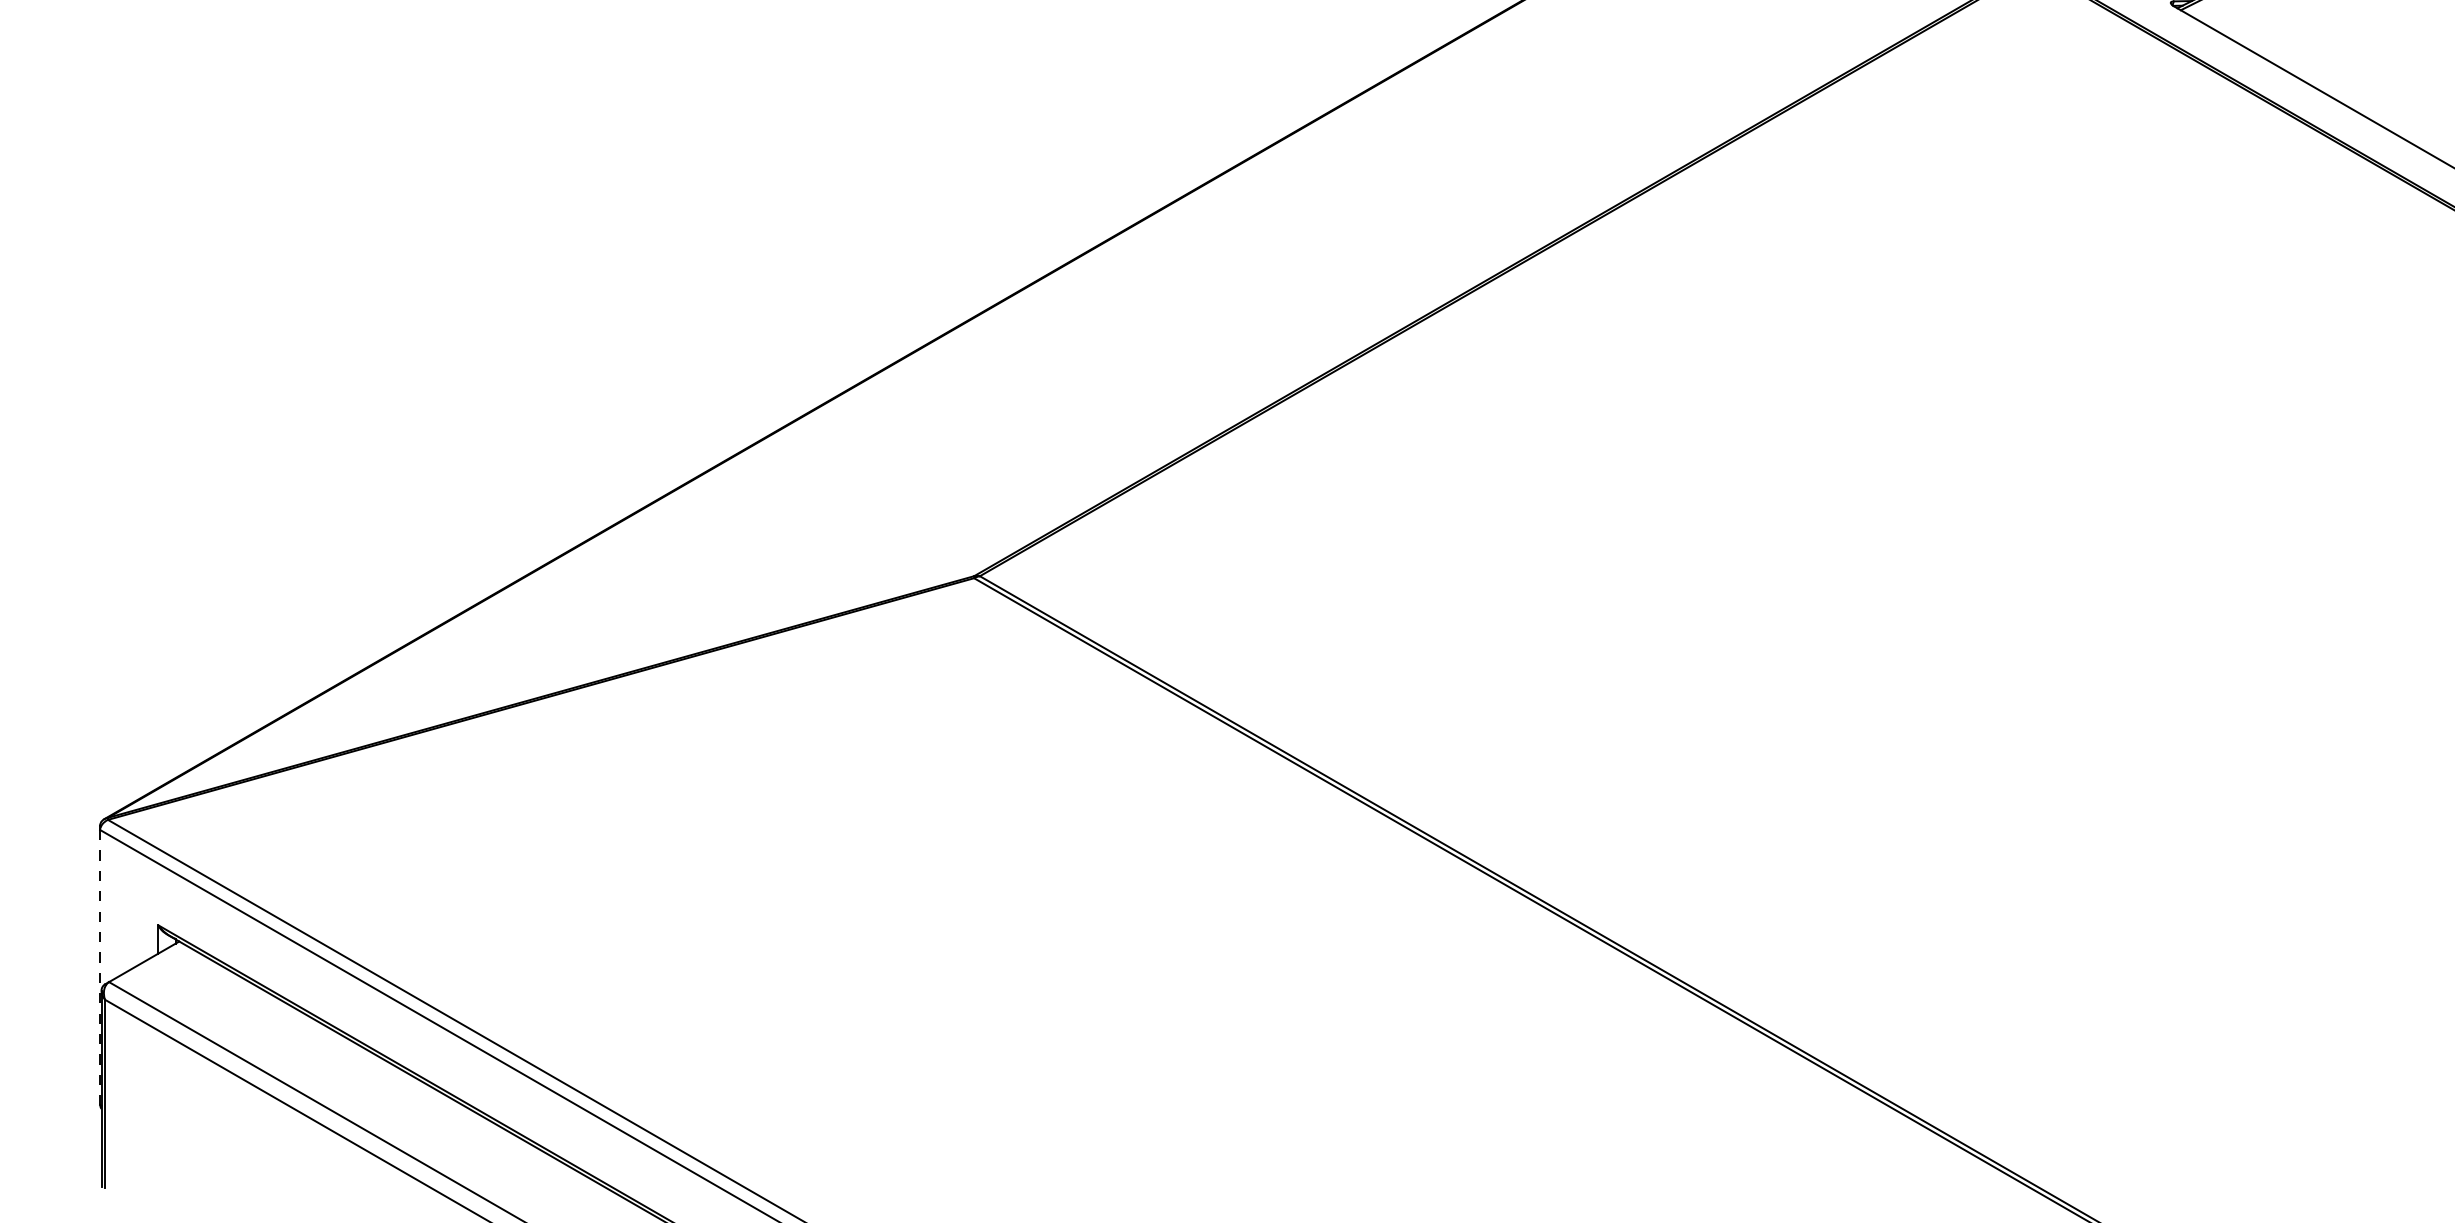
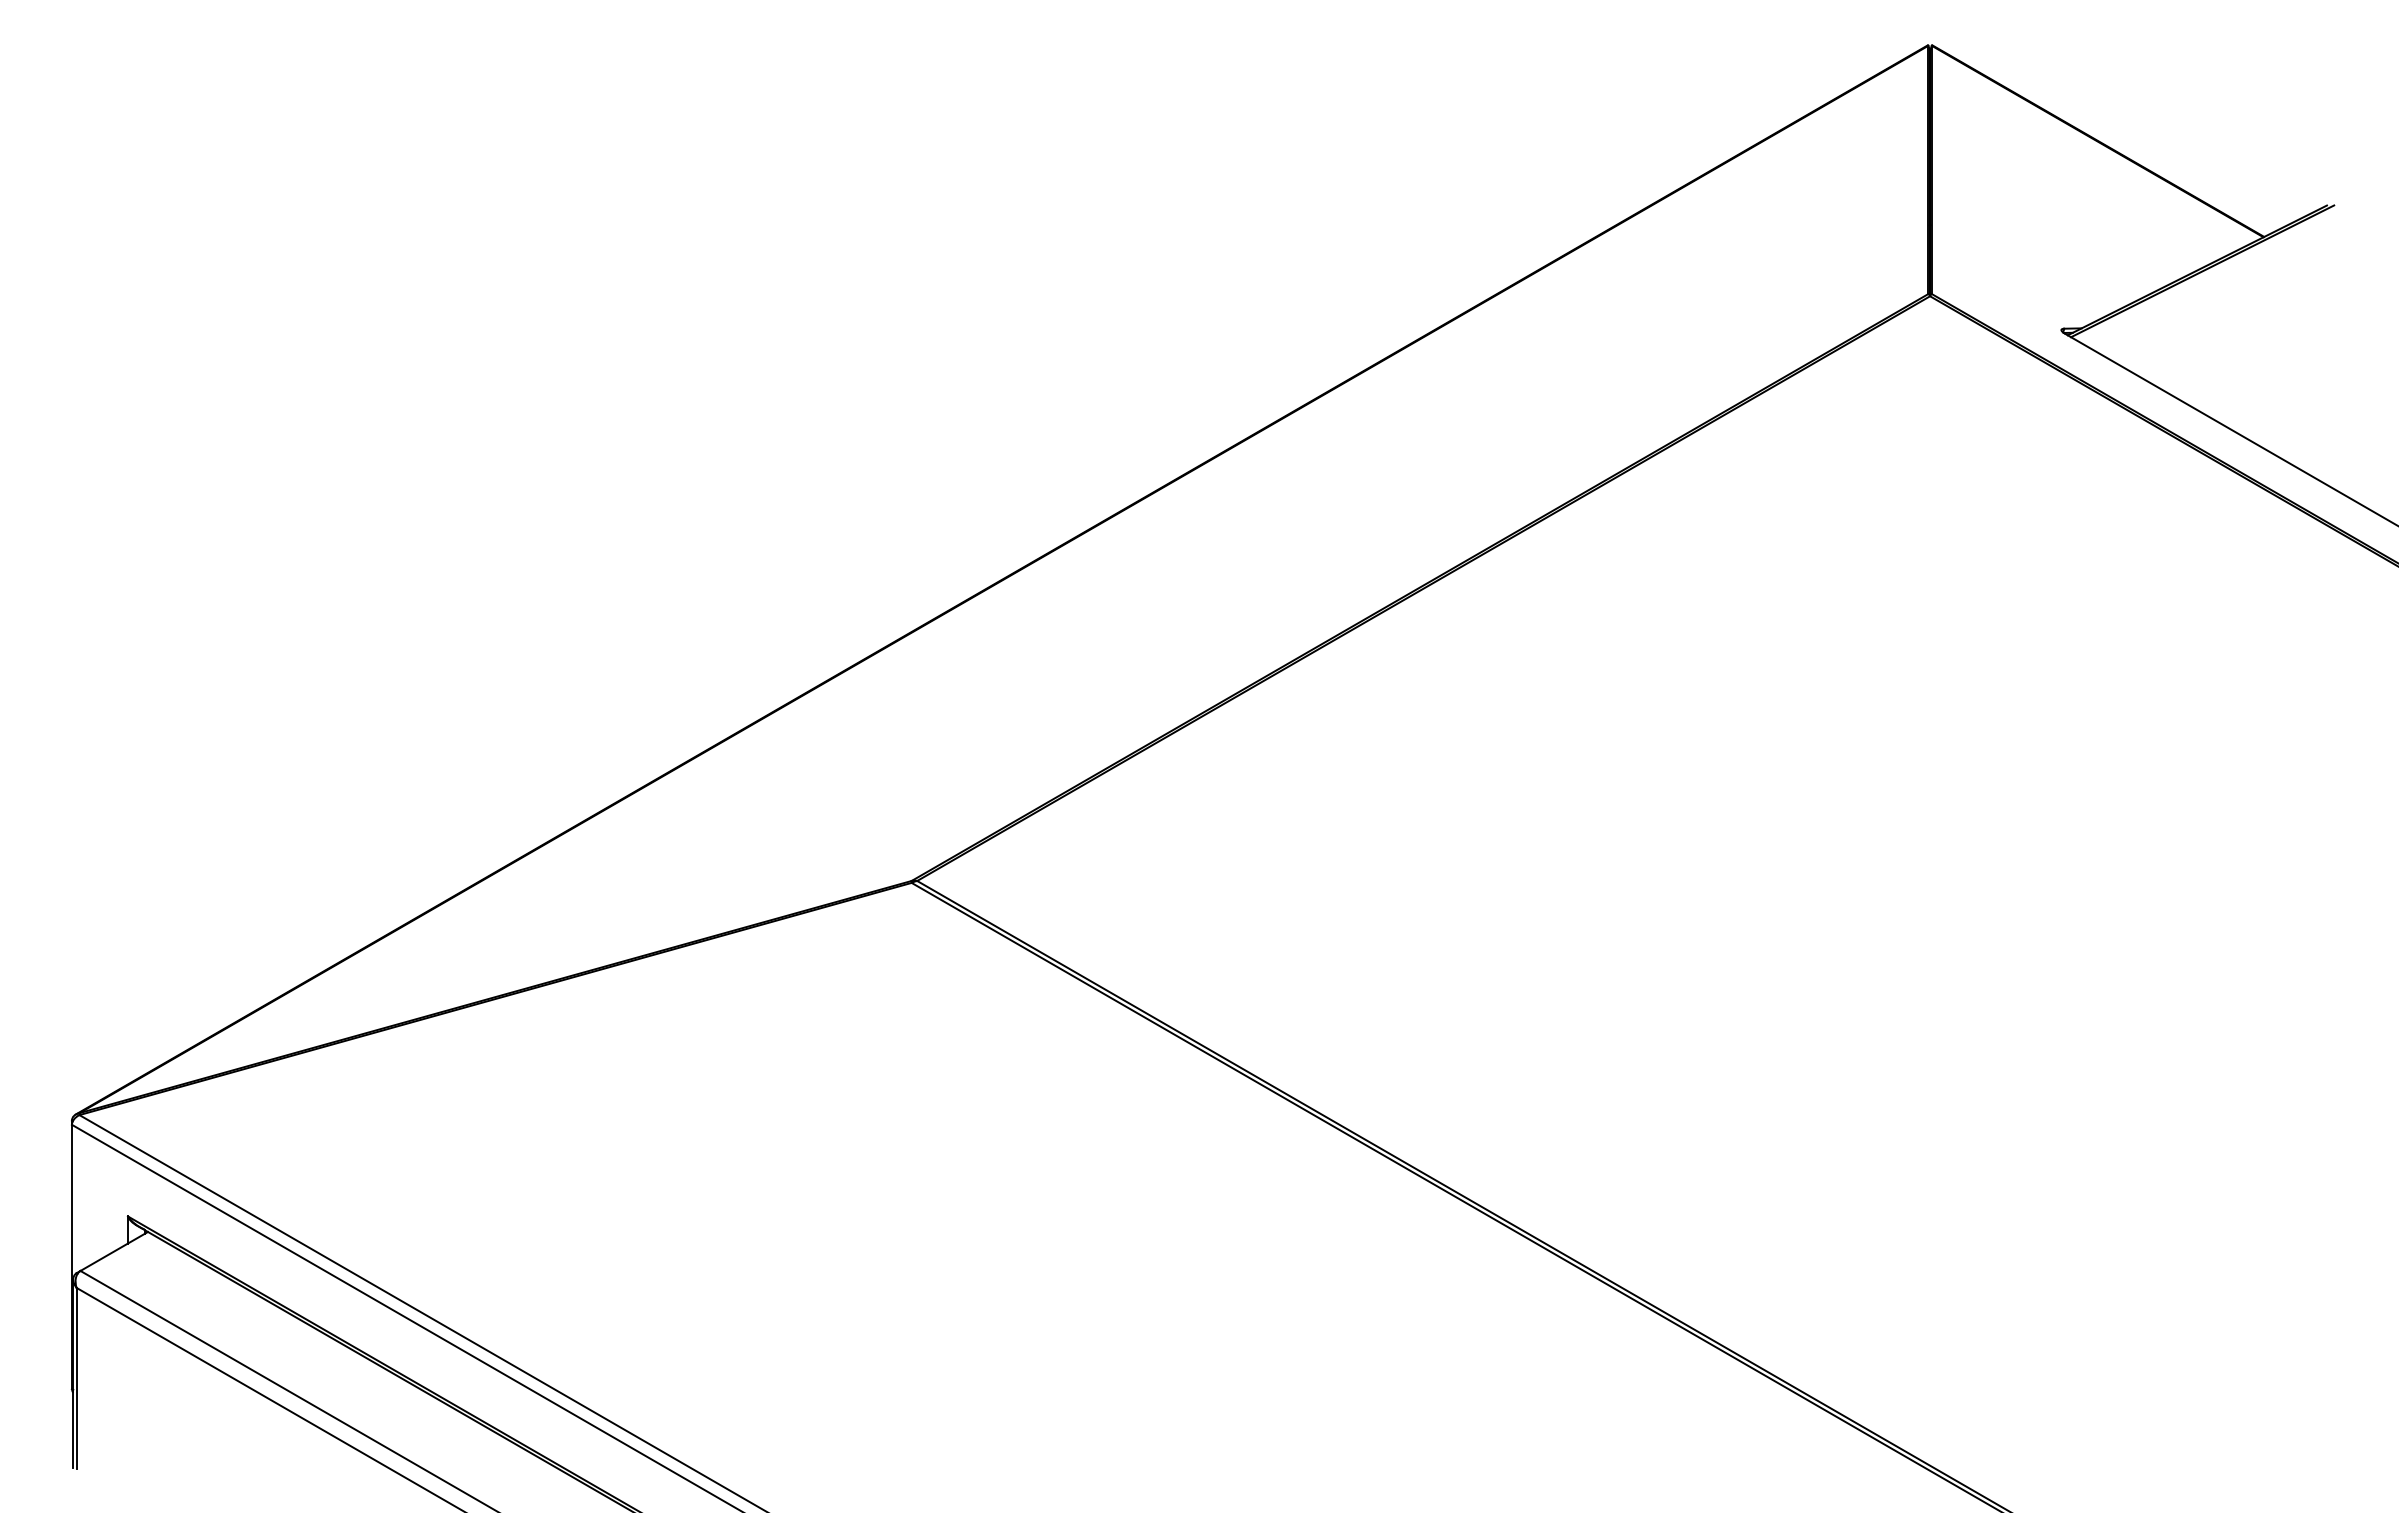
line: (99, 968) -> (71, 1257), dashed -> solid

